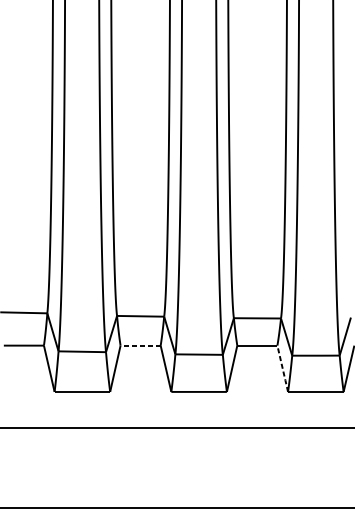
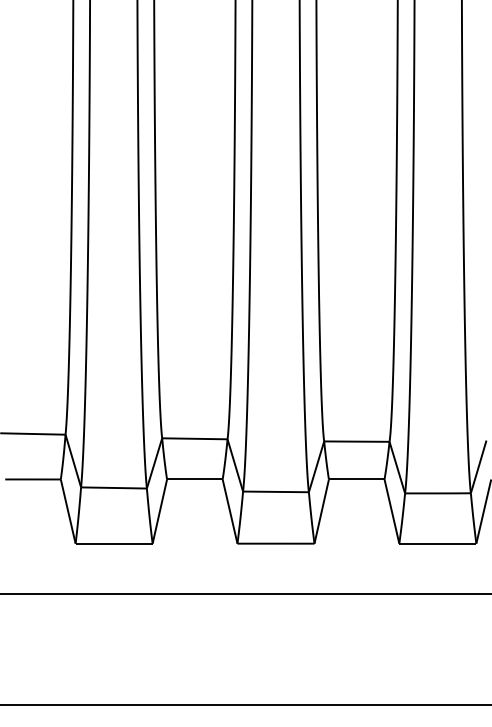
line: (140, 345) -> (194, 479), dashed -> solid
line: (282, 368) -> (391, 511), dashed -> solid

